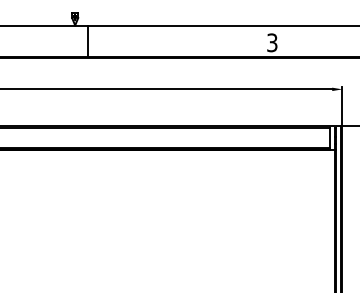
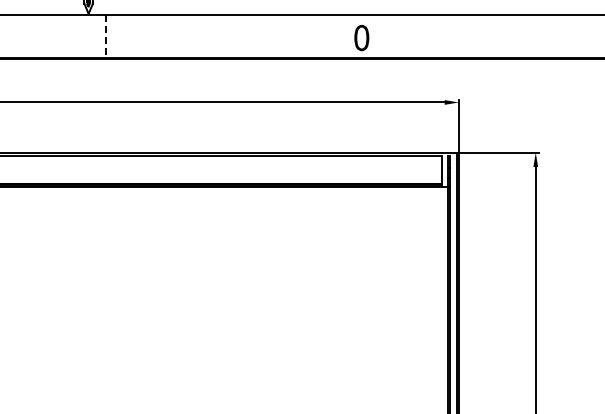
line: (88, 42) -> (106, 37), solid -> dashed
text: (272, 42) -> (361, 37), 3 -> 0

